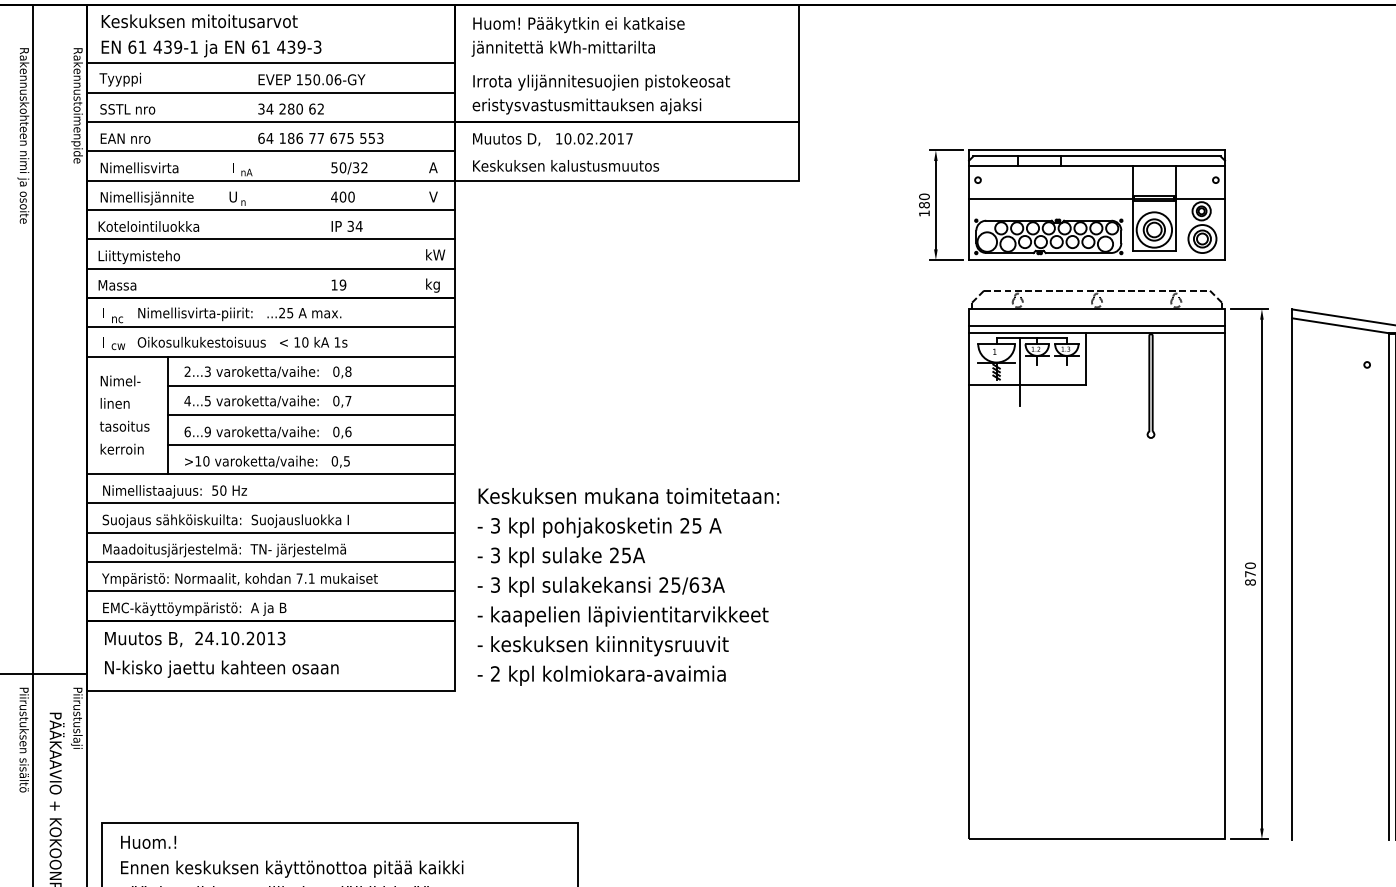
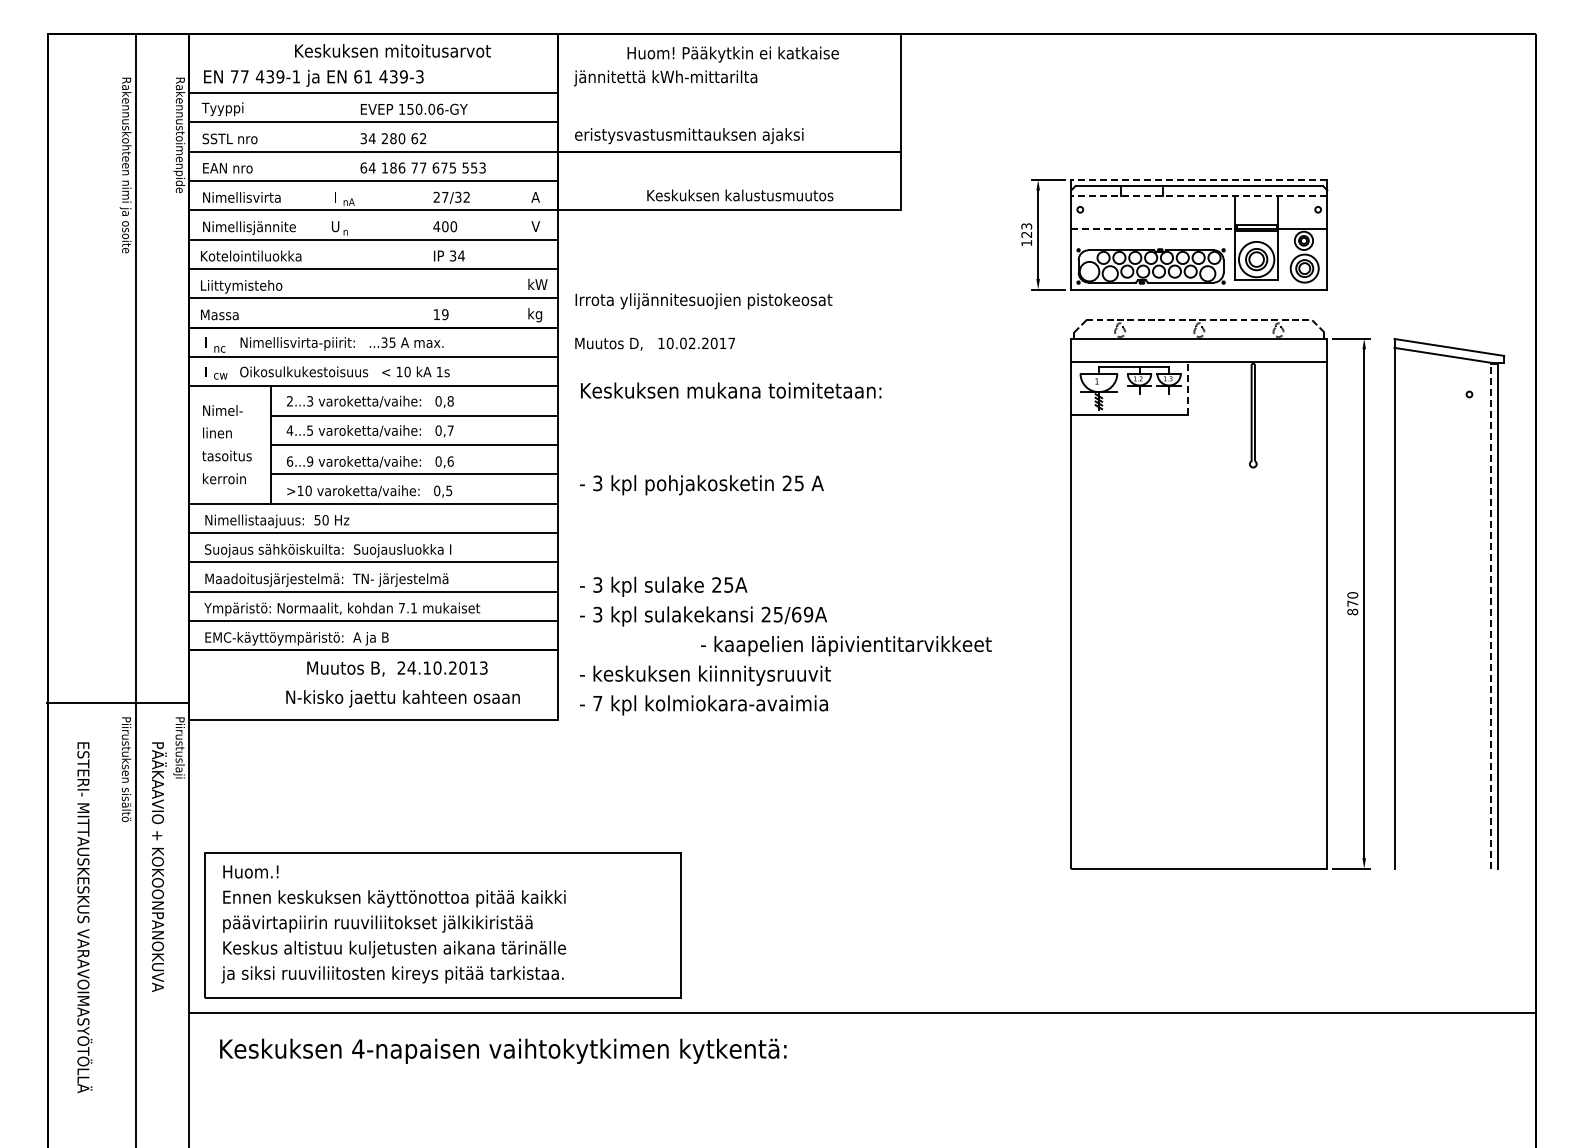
text: (199, 20) -> (392, 50), moved
text: (578, 24) -> (732, 54), moved
text: (137, 46) -> (239, 76), 61 -> 77
text: (601, 82) -> (703, 301), moved
text: (552, 138) -> (654, 343), moved
line: (1097, 149) -> (1199, 179), solid -> dashed
text: (566, 165) -> (740, 195), moved
line: (1097, 165) -> (1199, 195), solid -> dashed
text: (338, 166) -> (440, 196), 50/32 -> 27/32
line: (1051, 198) -> (1153, 228), solid -> dashed
text: (924, 200) -> (1026, 230), 180 -> 123
text: (282, 312) -> (384, 342), ...25 -> ...35
line: (1097, 325) -> (1199, 355), removed
line: (1086, 358) -> (1188, 388), solid -> dashed
line: (1020, 371) -> (1122, 401), removed
text: (629, 495) -> (731, 390), moved
text: (599, 527) -> (701, 485), moved
text: (706, 584) -> (808, 614), 25/63A -> 25/69A
line: (1388, 585) -> (1490, 615), solid -> dashed
text: (623, 616) -> (846, 646), moved
text: (195, 638) -> (397, 668), moved
text: (221, 668) -> (402, 698), moved
text: (495, 673) -> (597, 703), 2 -> 7

